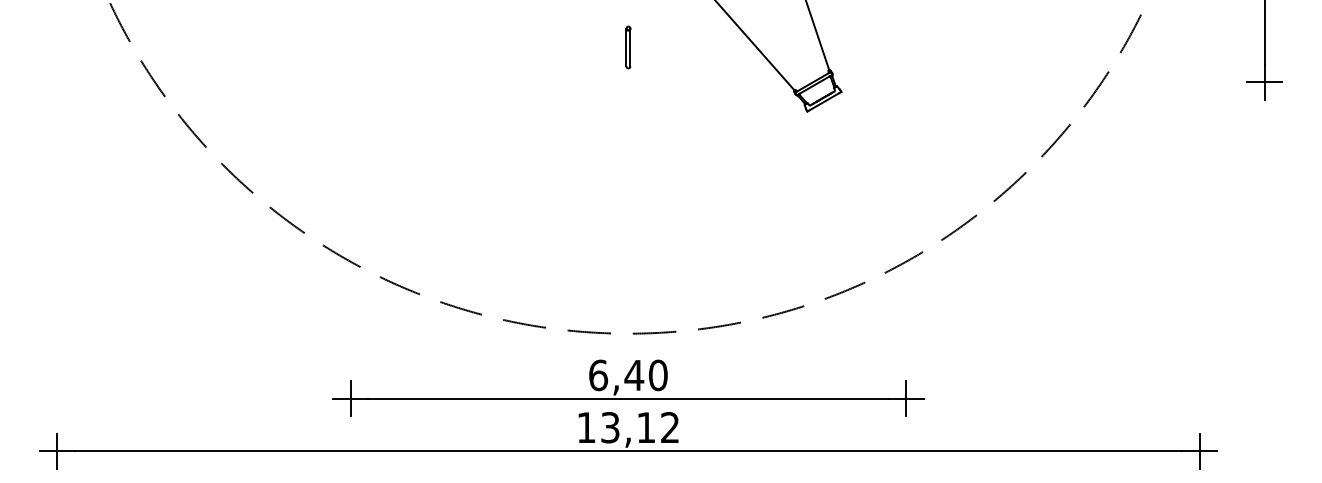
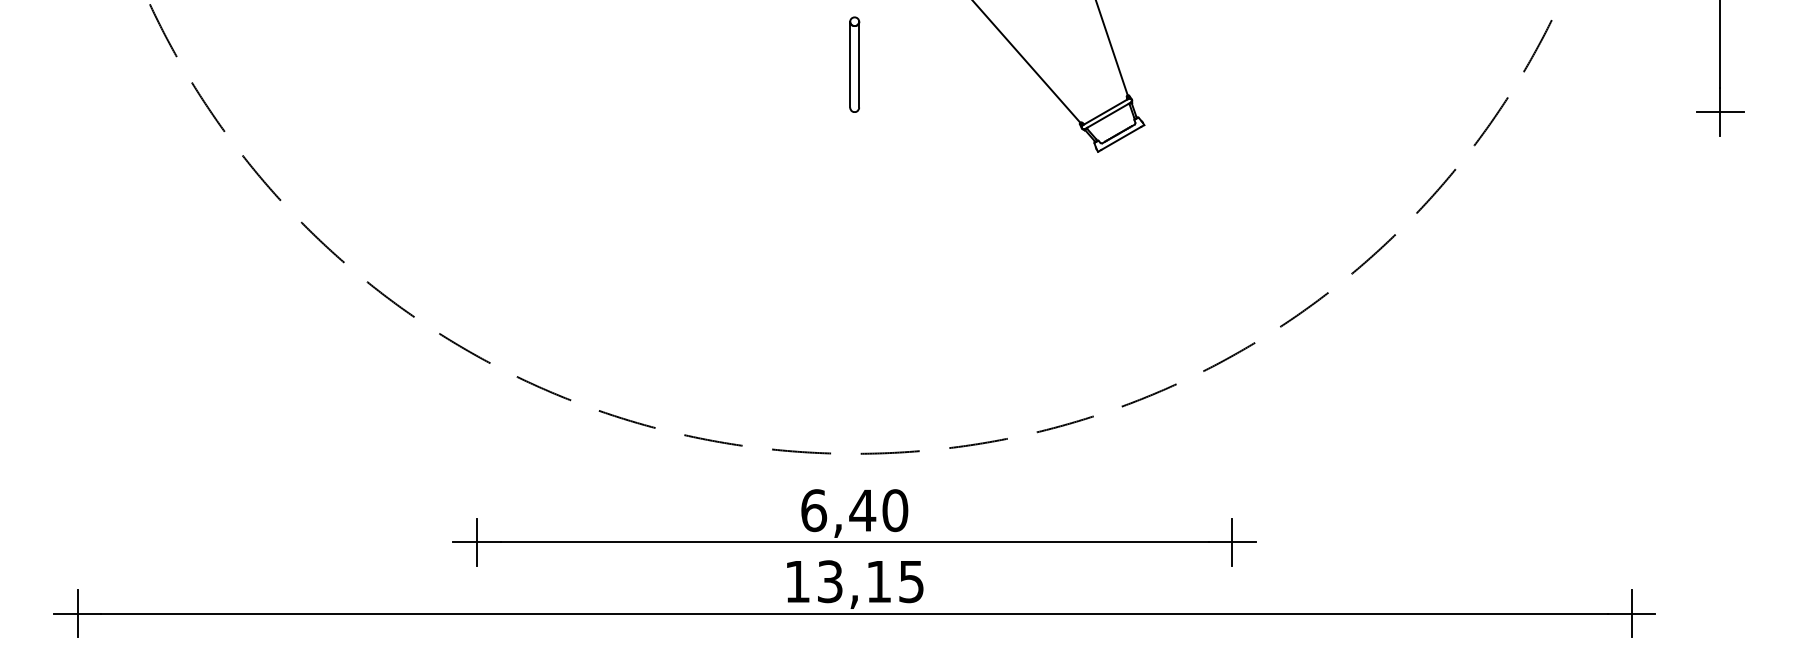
part: (628, 47) -> (854, 64), size x1.67
text: (669, 427) -> (910, 581), 13,12 -> 13,15

